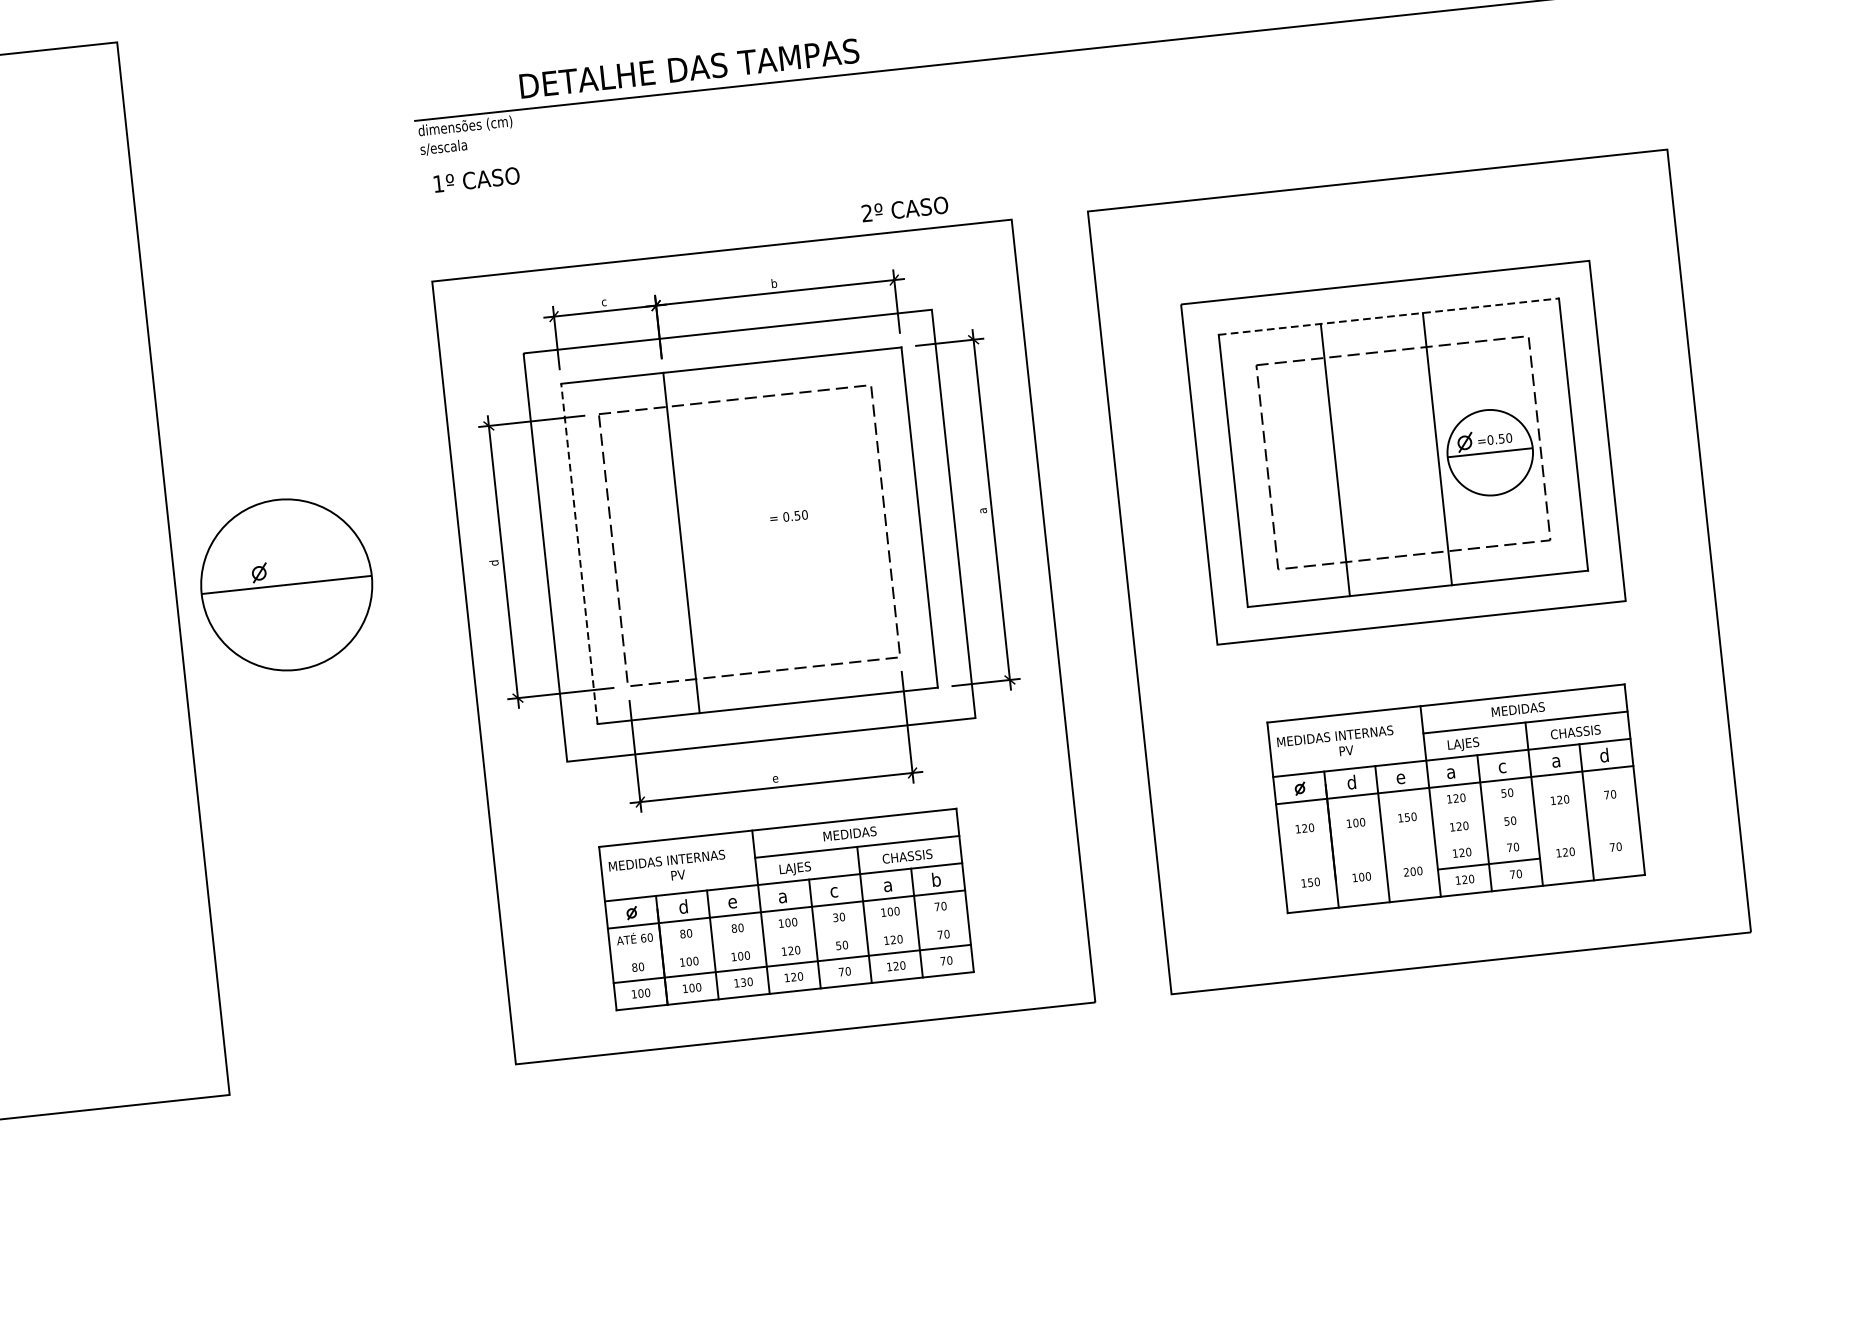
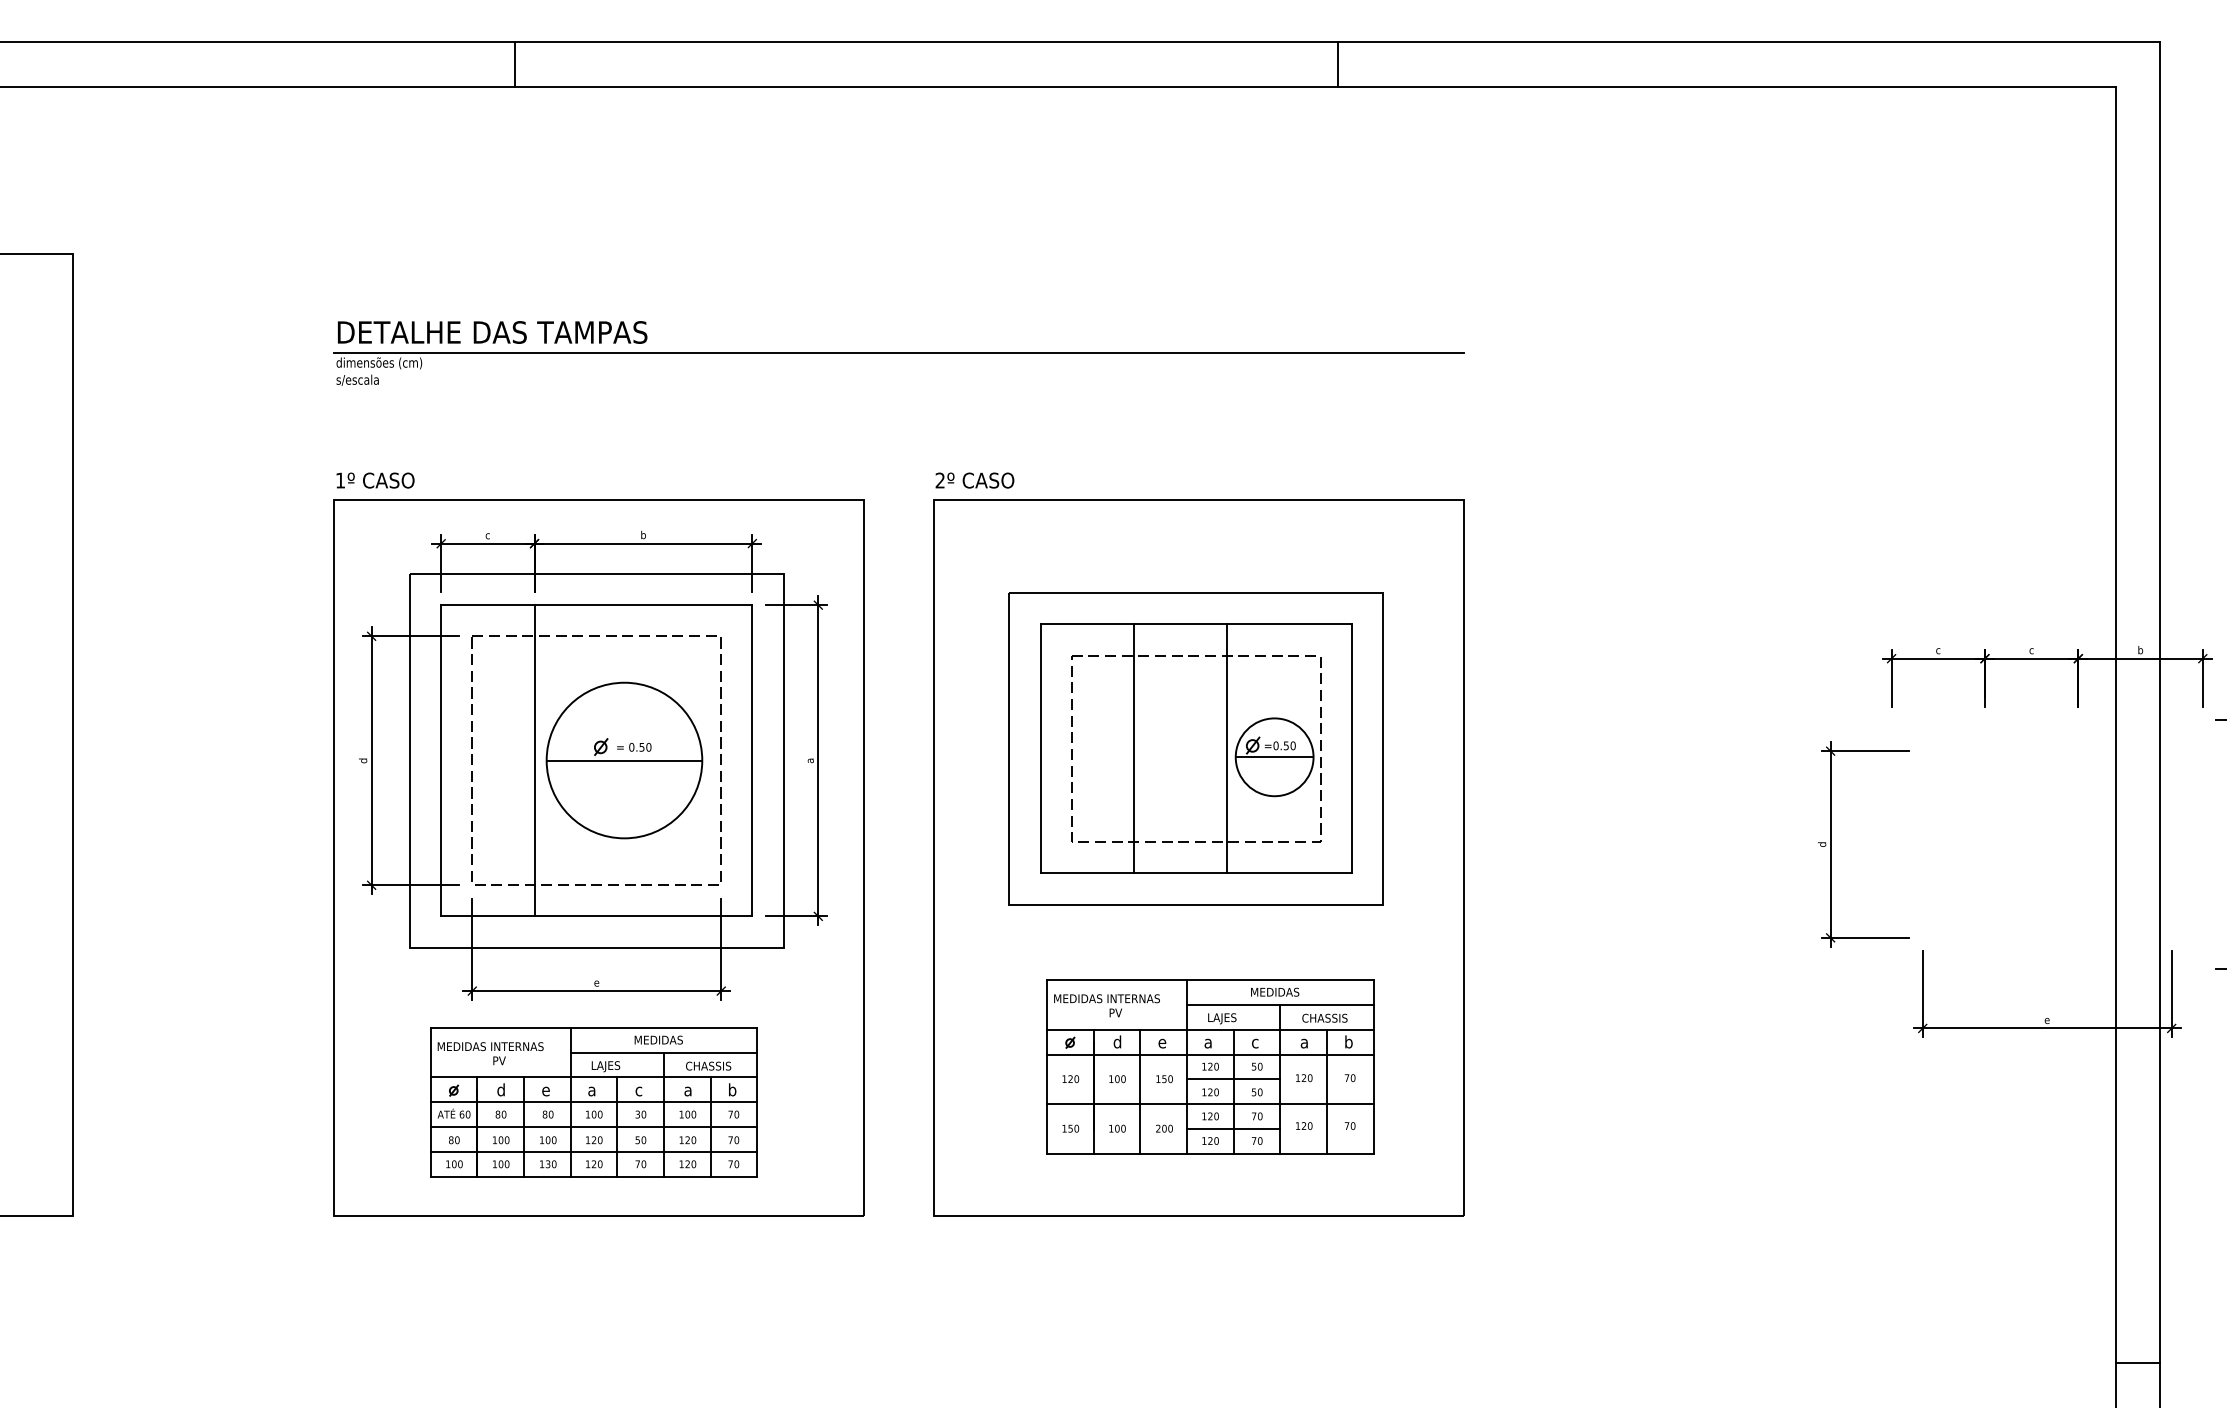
text: (689, 68) -> (492, 332), moved
text: (476, 179) -> (375, 480), moved
text: (904, 209) -> (974, 480), moved
line: (1389, 316) -> (1196, 624), dashed -> solid
line: (579, 553) -> (441, 760), dashed -> solid
part: (286, 584) -> (624, 760), moved
text: (1604, 754) -> (1348, 1041), d -> b
line: (1482, 809) -> (1233, 1079), added
line: (1460, 839) -> (1210, 1104), added
line: (788, 937) -> (593, 1127), added

